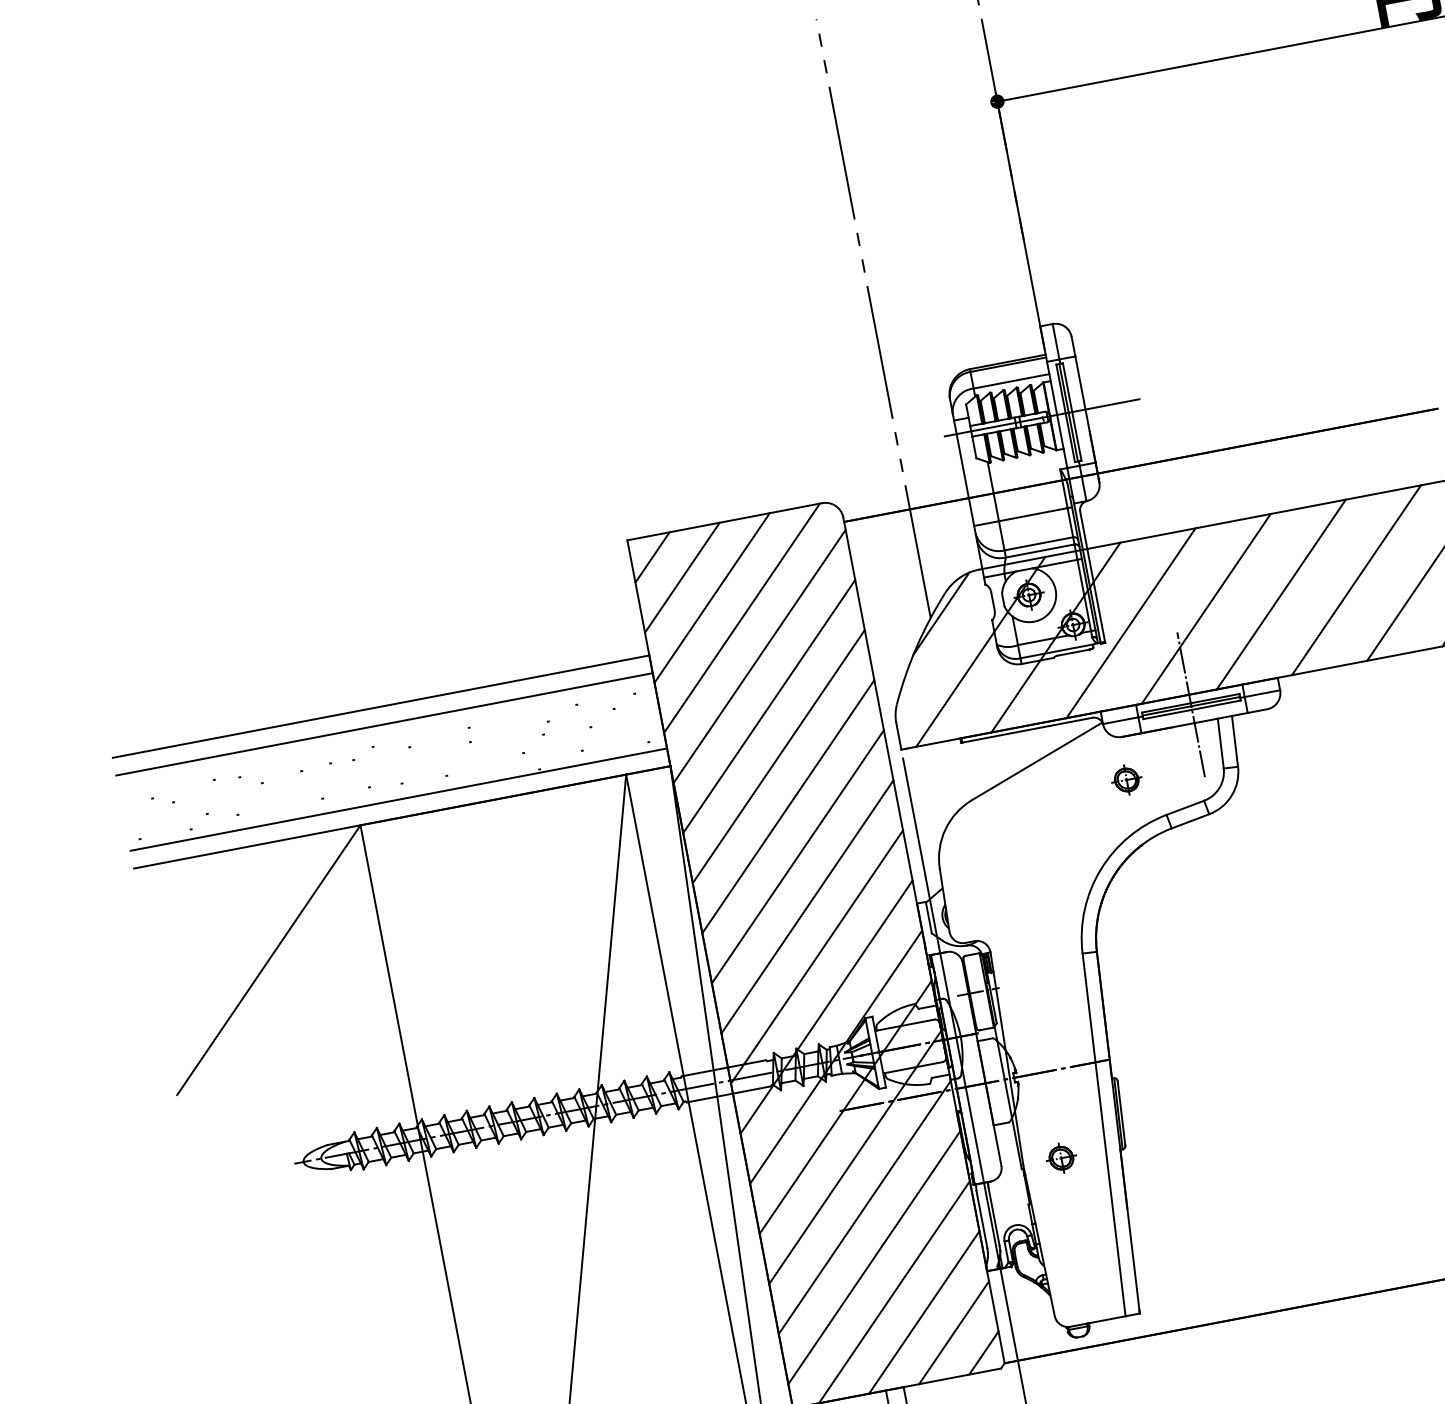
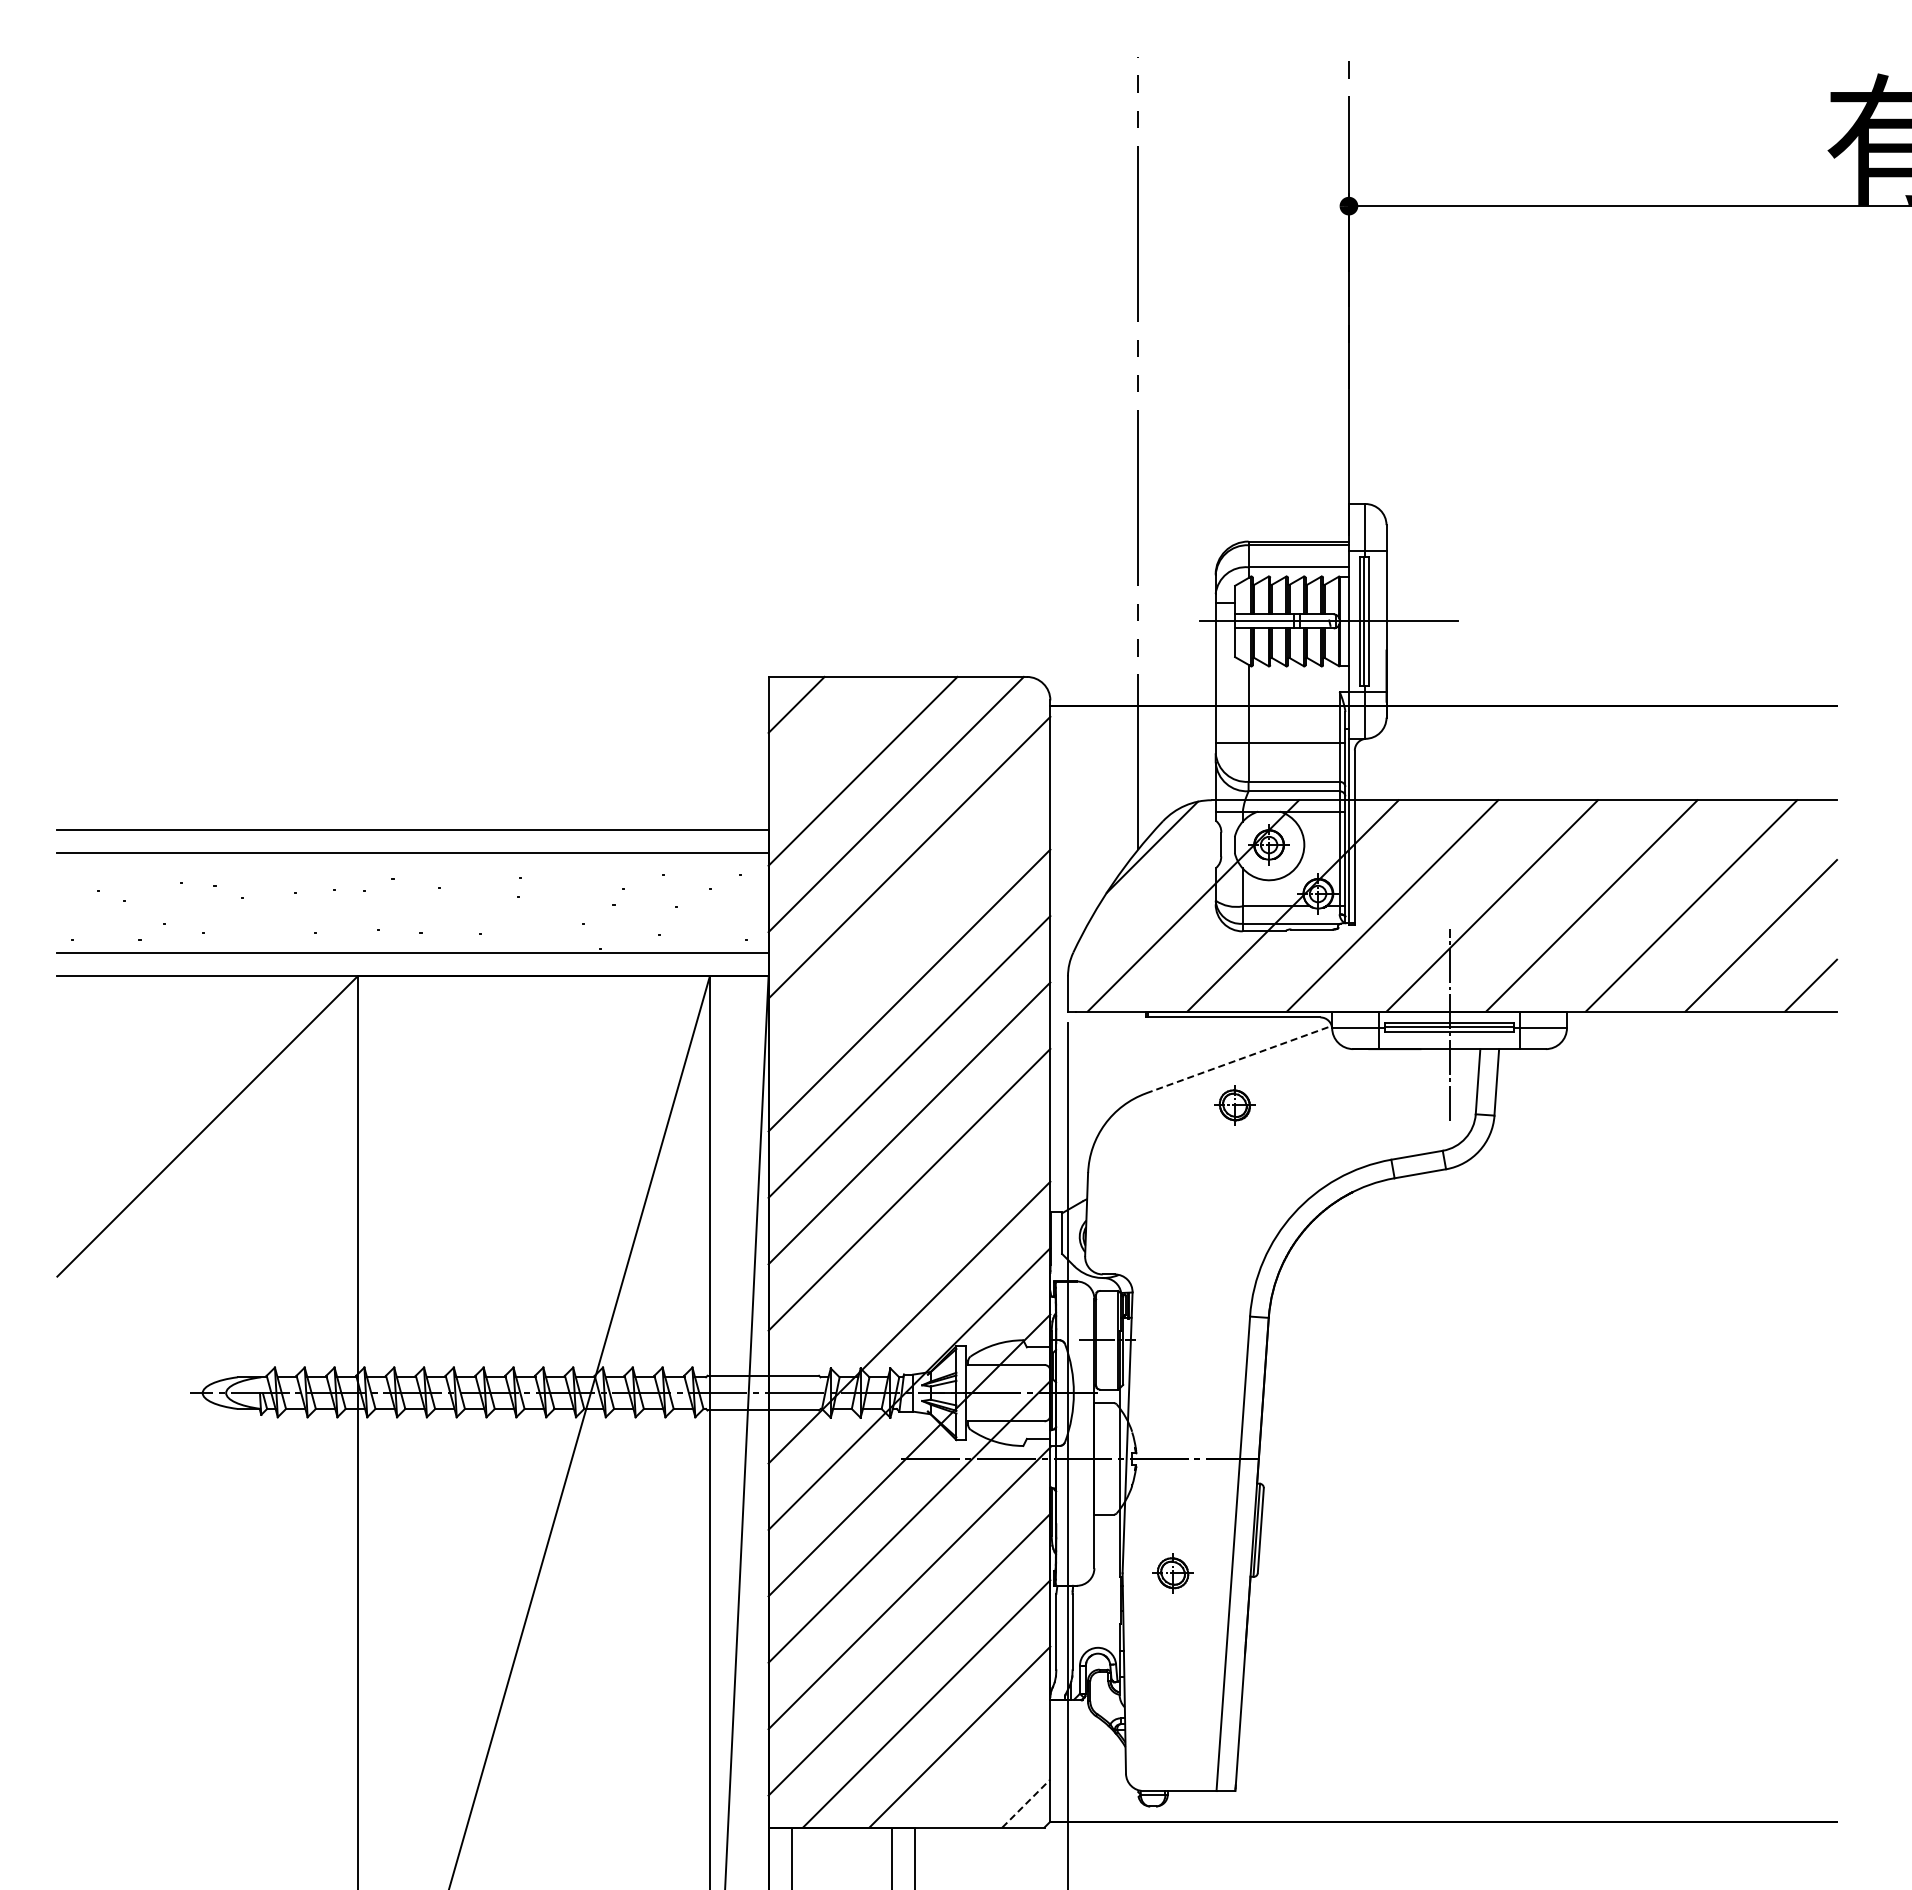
line: (682, 577) -> (829, 737), removed
line: (769, 706) -> (909, 924), removed
line: (1036, 761) -> (1238, 1059), solid -> dashed
part: (1126, 780) -> (1234, 1105), moved
line: (817, 957) -> (909, 1256), removed
line: (953, 1333) -> (992, 1770), removed
line: (984, 1353) -> (1026, 1803), solid -> dashed

